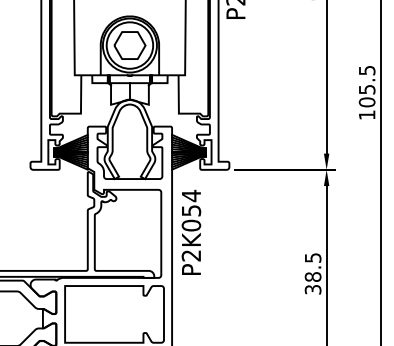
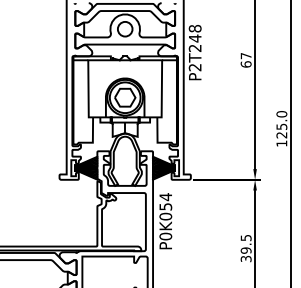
text: (366, 86) -> (281, 124), 105.5 -> 125.0
text: (190, 255) -> (165, 236), P2K054 -> P0K054
text: (312, 276) -> (245, 250), 38.5 -> 39.5

